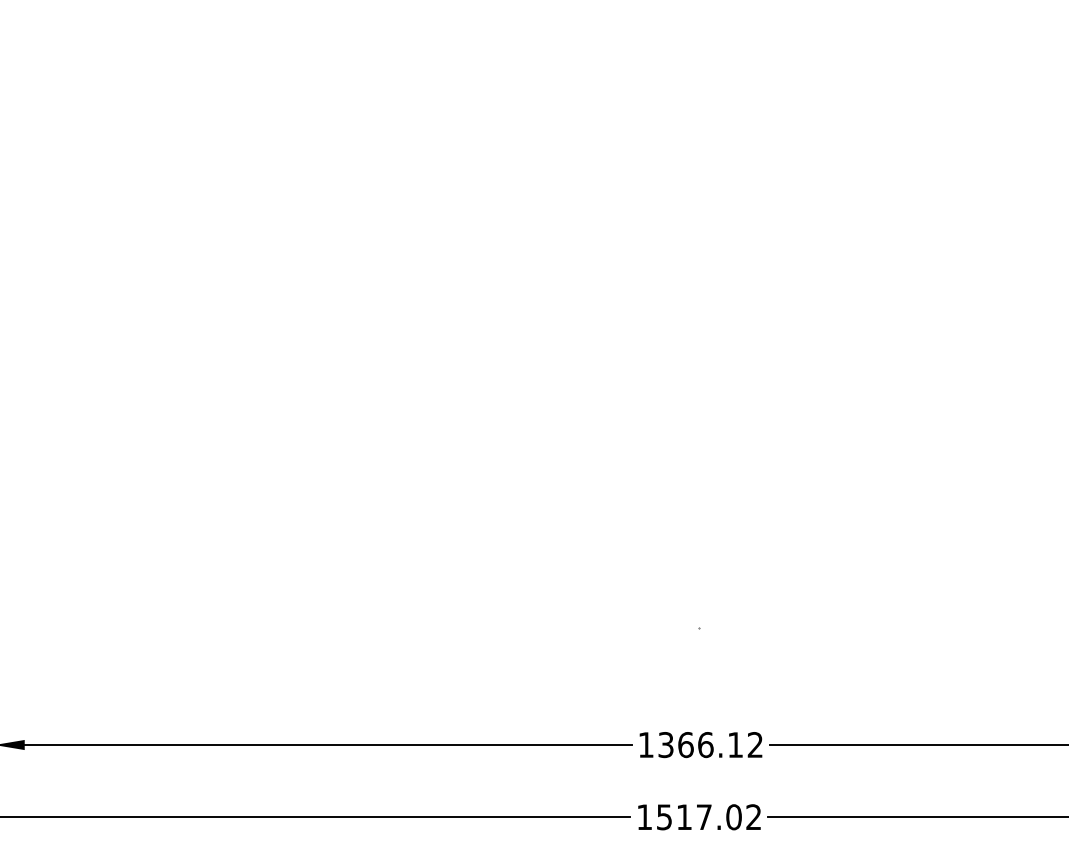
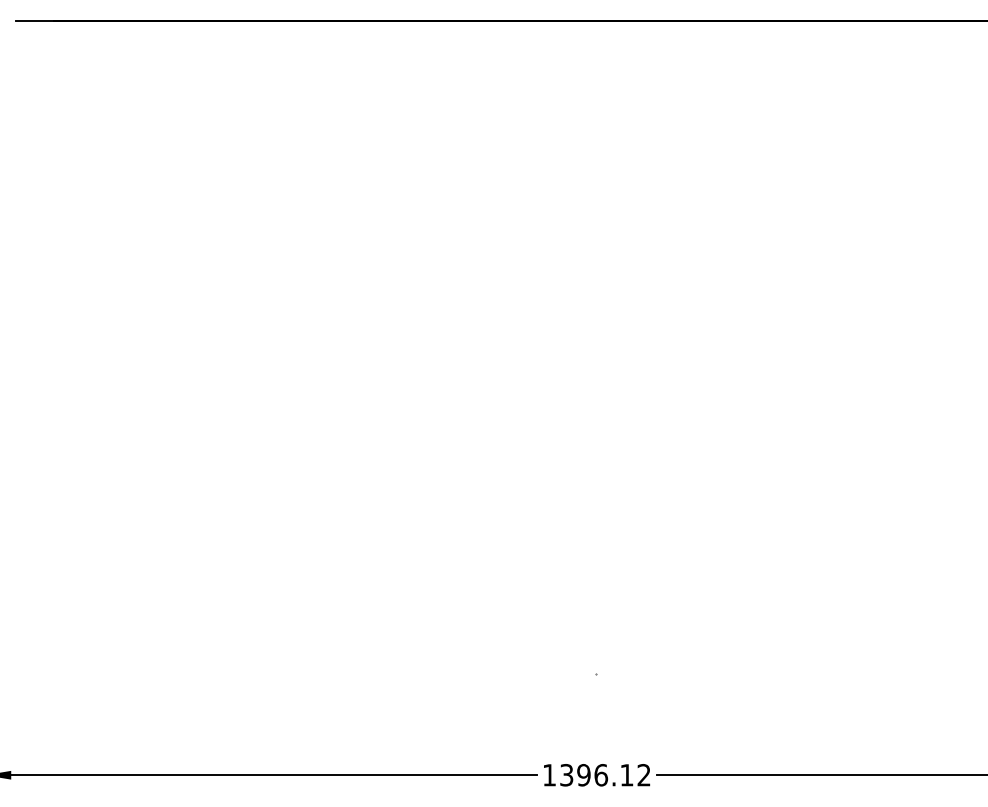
text: (685, 745) -> (583, 775), 1366.12 -> 1396.12

